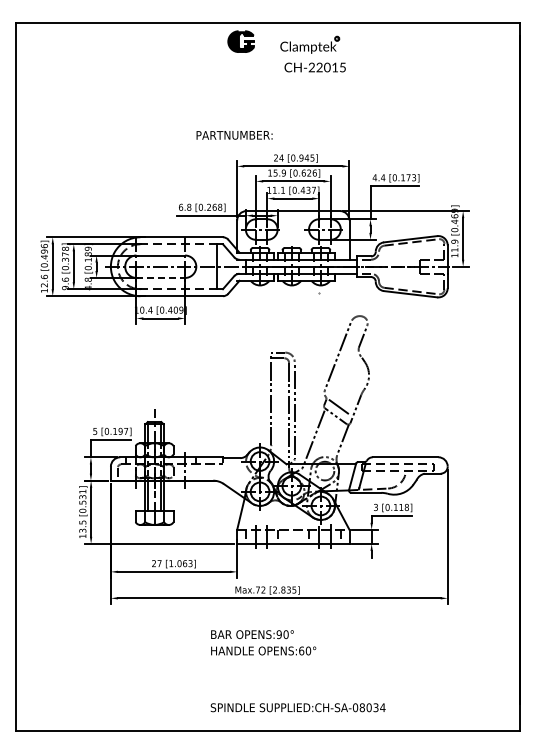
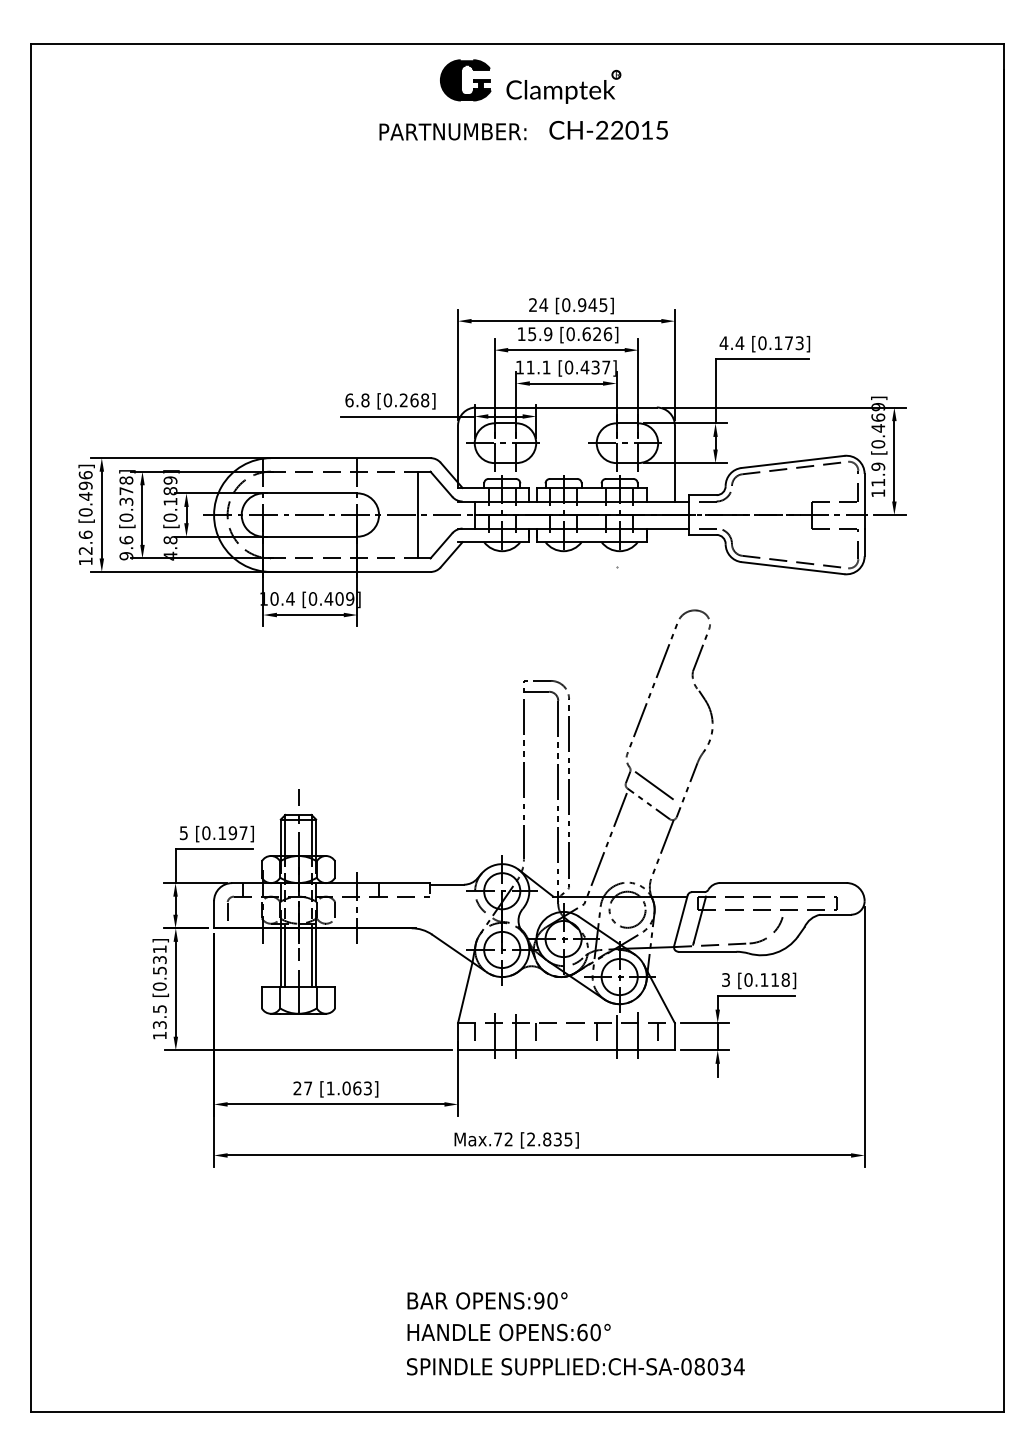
part: (310, 44) -> (564, 85), moved
text: (234, 135) -> (452, 132), moved
line: (161, 277) -> (311, 535), dashed -> solid
text: (263, 642) -> (508, 1316), moved

